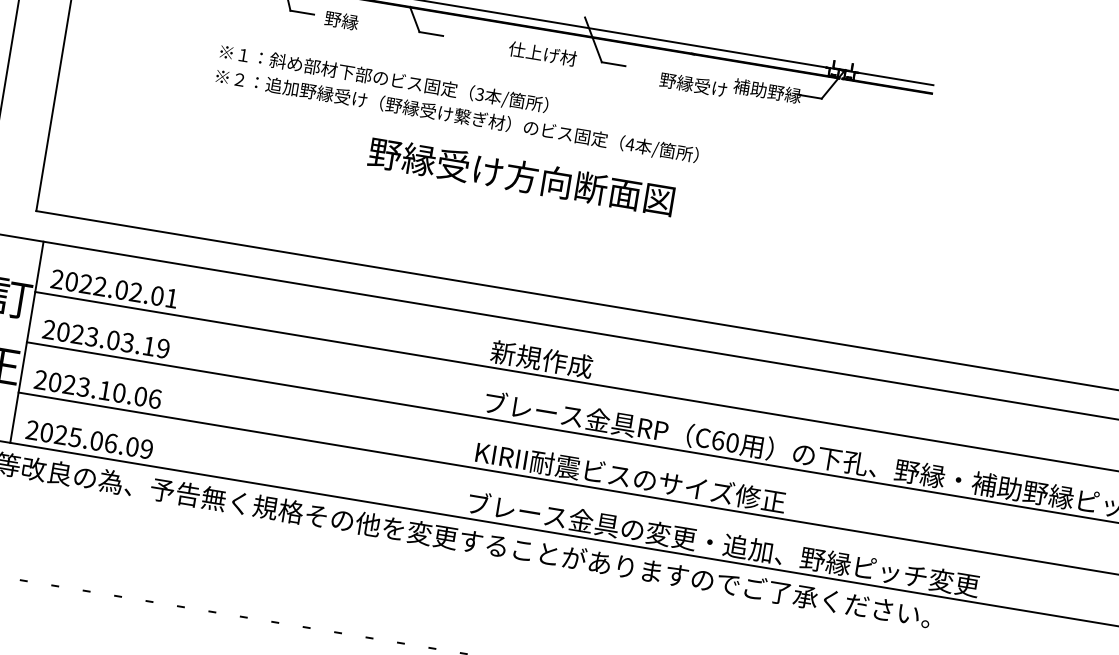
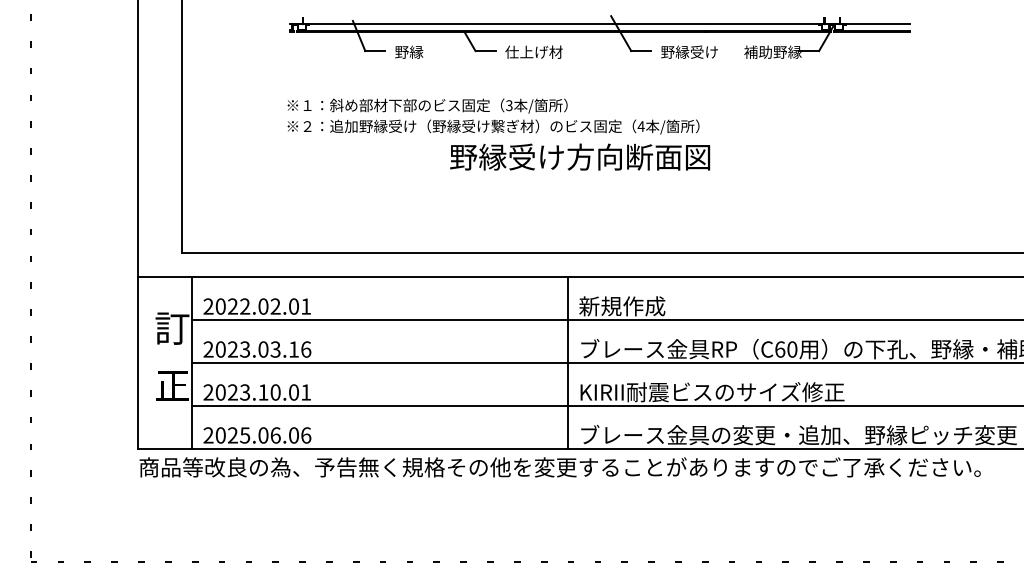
text: (542, 52) -> (533, 51), moved
text: (693, 84) -> (689, 51), moved
text: (459, 104) -> (493, 116), moved
text: (163, 348) -> (306, 349), 2023.03.19 -> 2023.03.16
text: (155, 399) -> (306, 392), 2023.10.06 -> 2023.10.01
line: (466, 414) -> (567, 362), added
text: (147, 449) -> (306, 435), 2025.06.09 -> 2025.06.06

